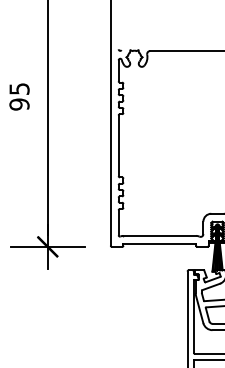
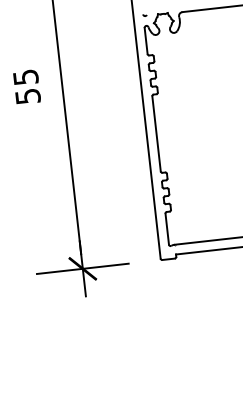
text: (19, 104) -> (28, 96), 95 -> 55

